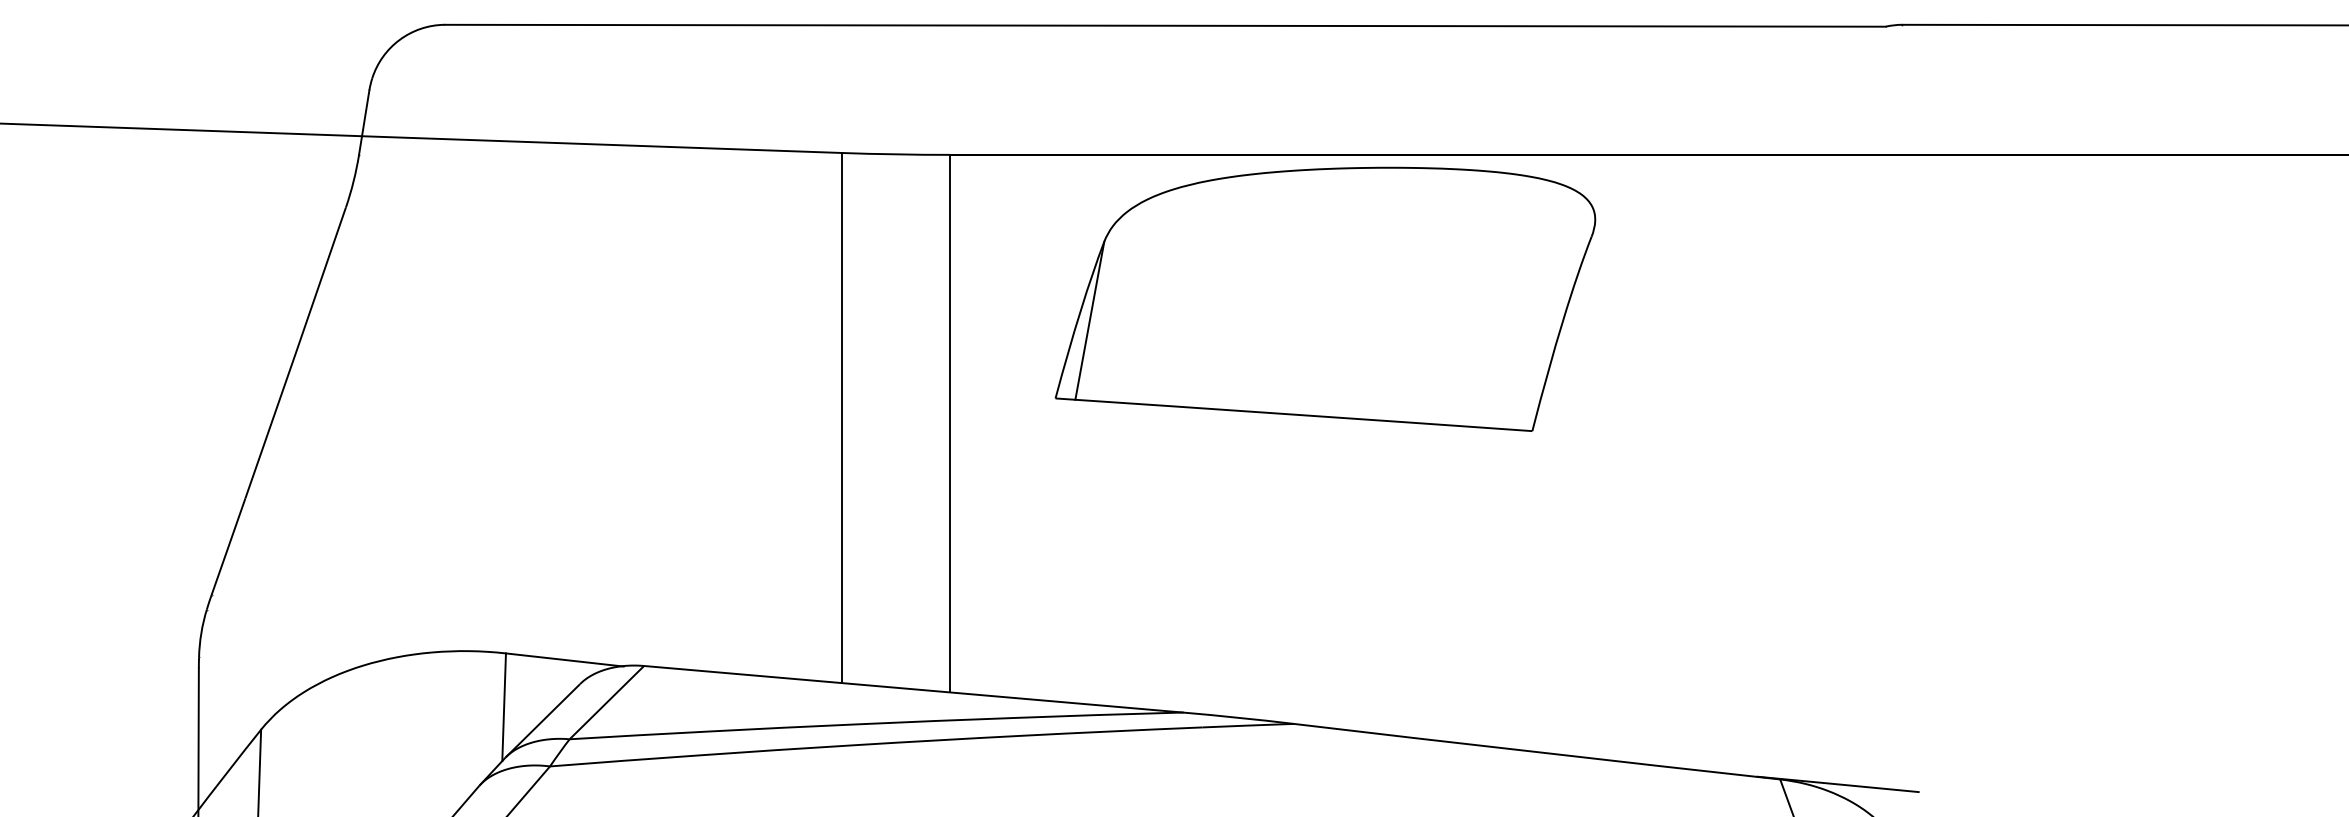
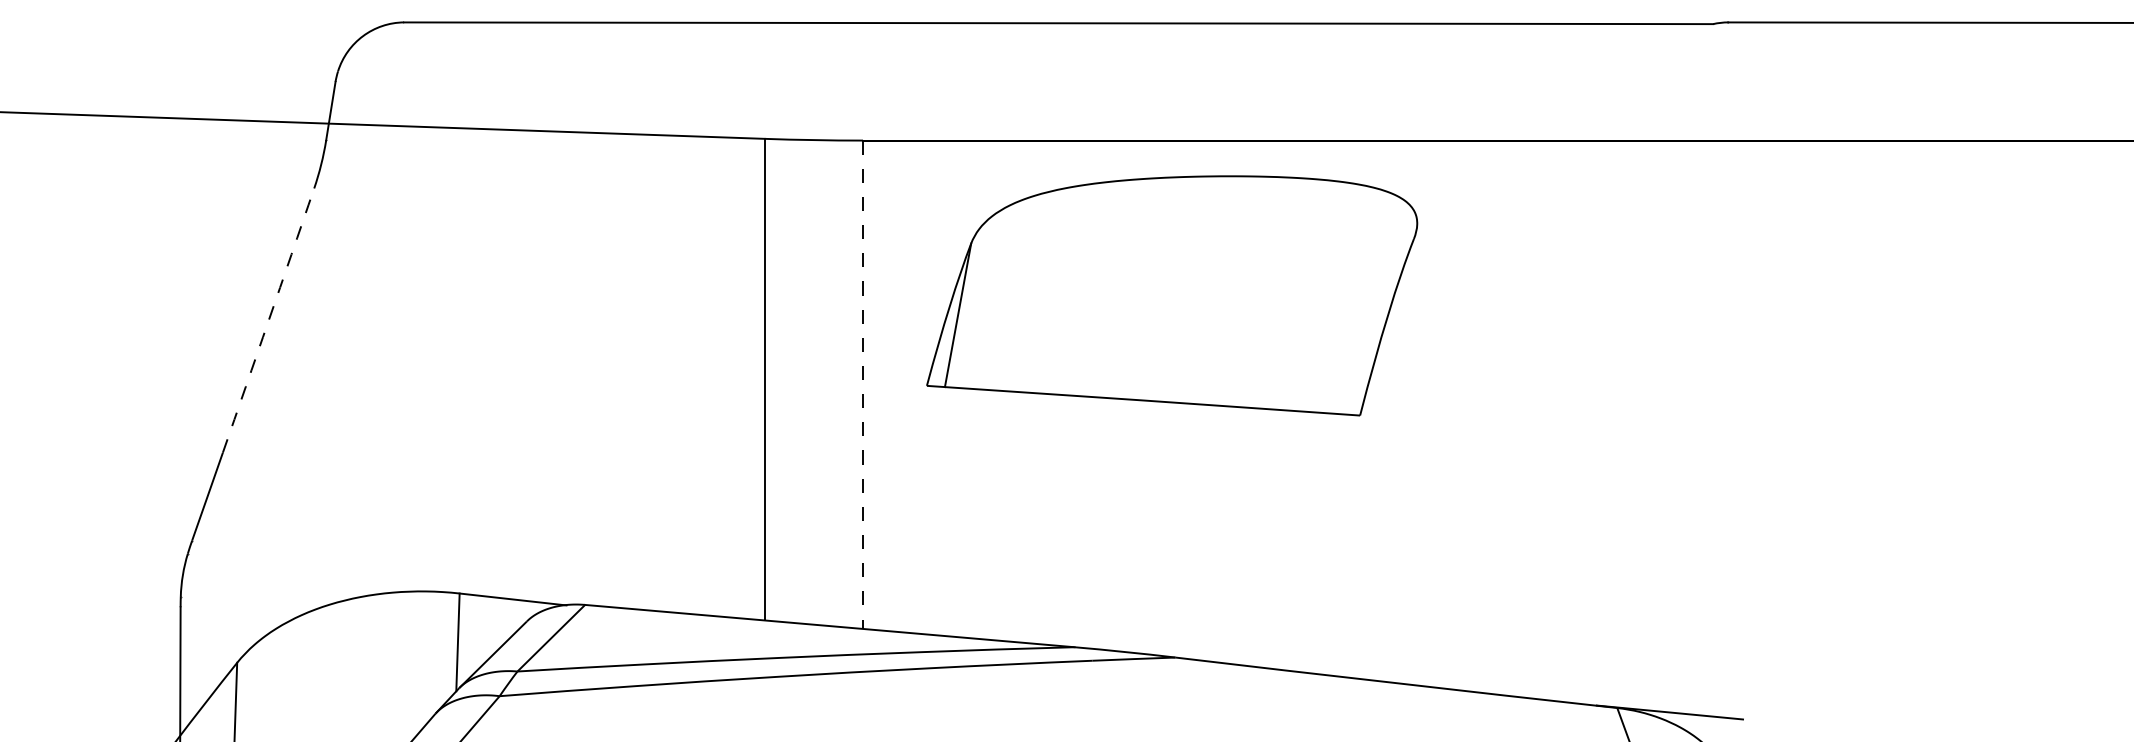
part: (1325, 298) -> (1172, 295), moved
arc: (295, 352) -> (268, 320), solid -> dashed
line: (950, 424) -> (863, 385), solid -> dashed

